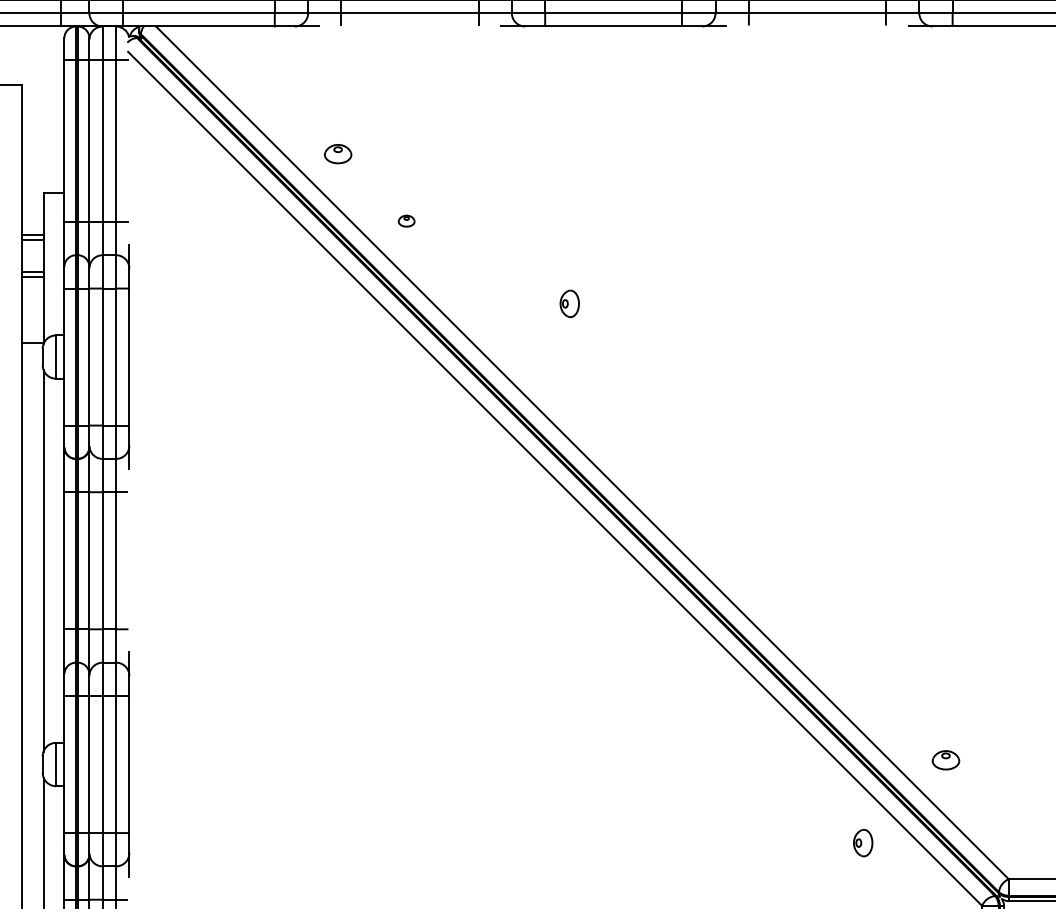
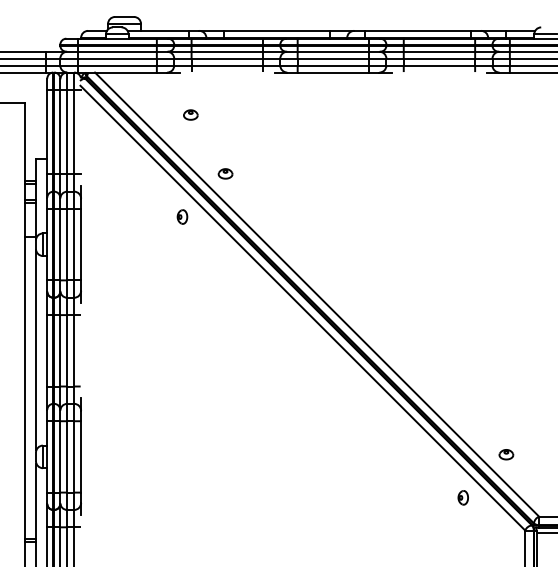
part: (337, 153) -> (190, 114), moved
part: (406, 220) -> (225, 173), size x1.67
part: (569, 302) -> (182, 216), moved

